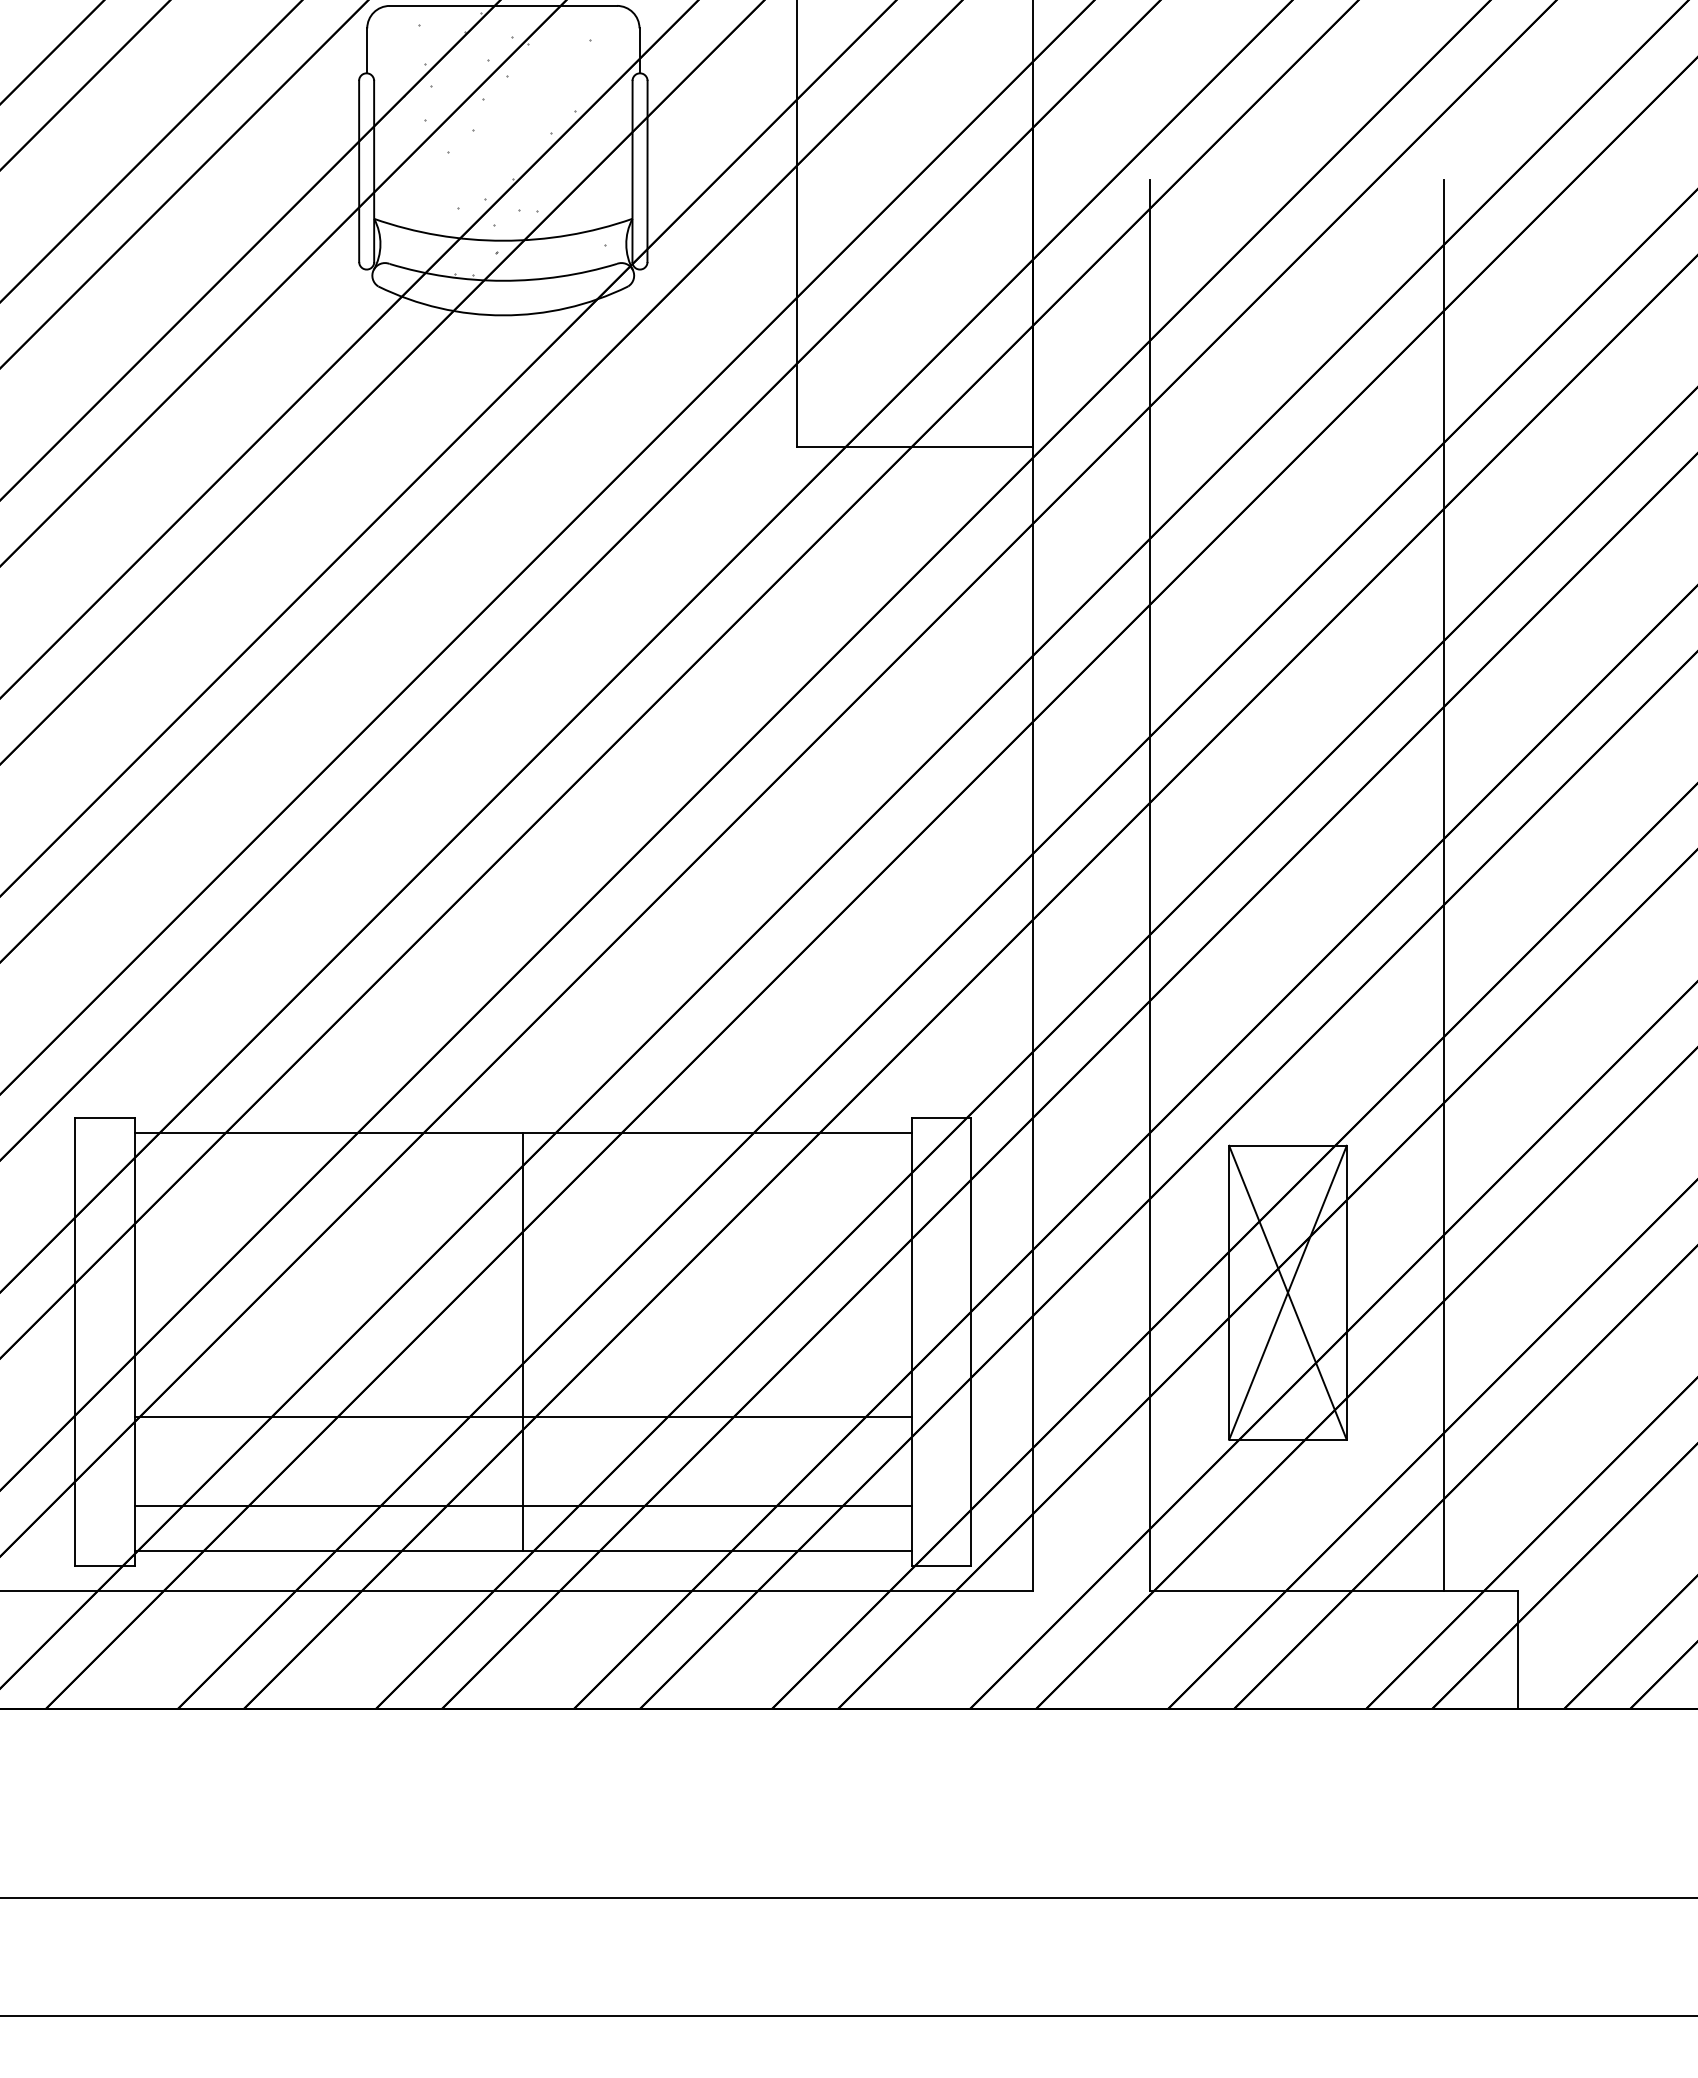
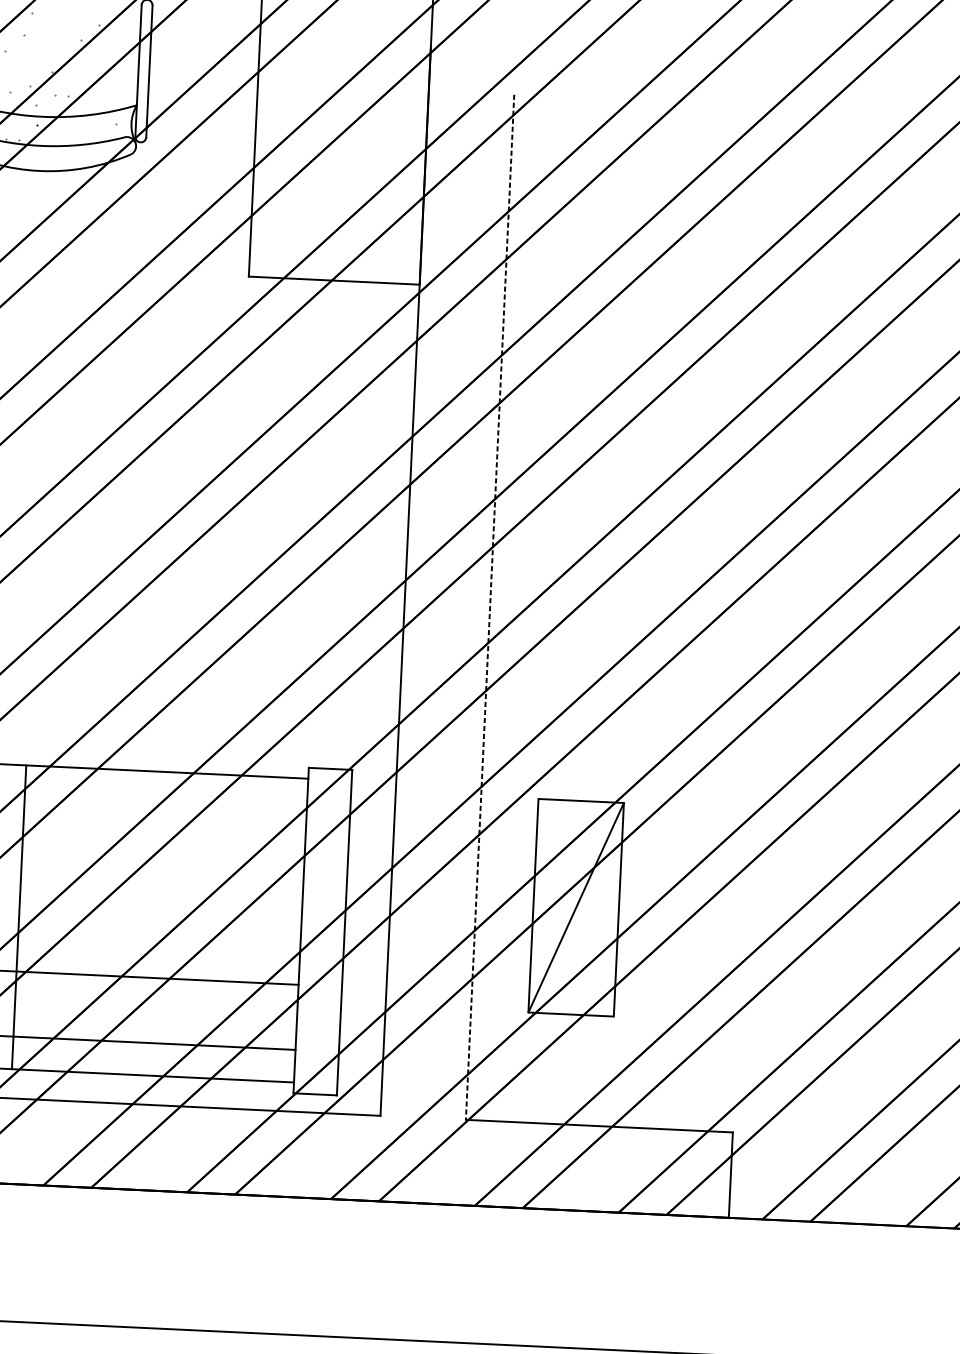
line: (1150, 885) -> (490, 607), solid -> dashed
line: (1444, 885) -> (703, 617), removed
line: (1287, 1292) -> (575, 907), removed

